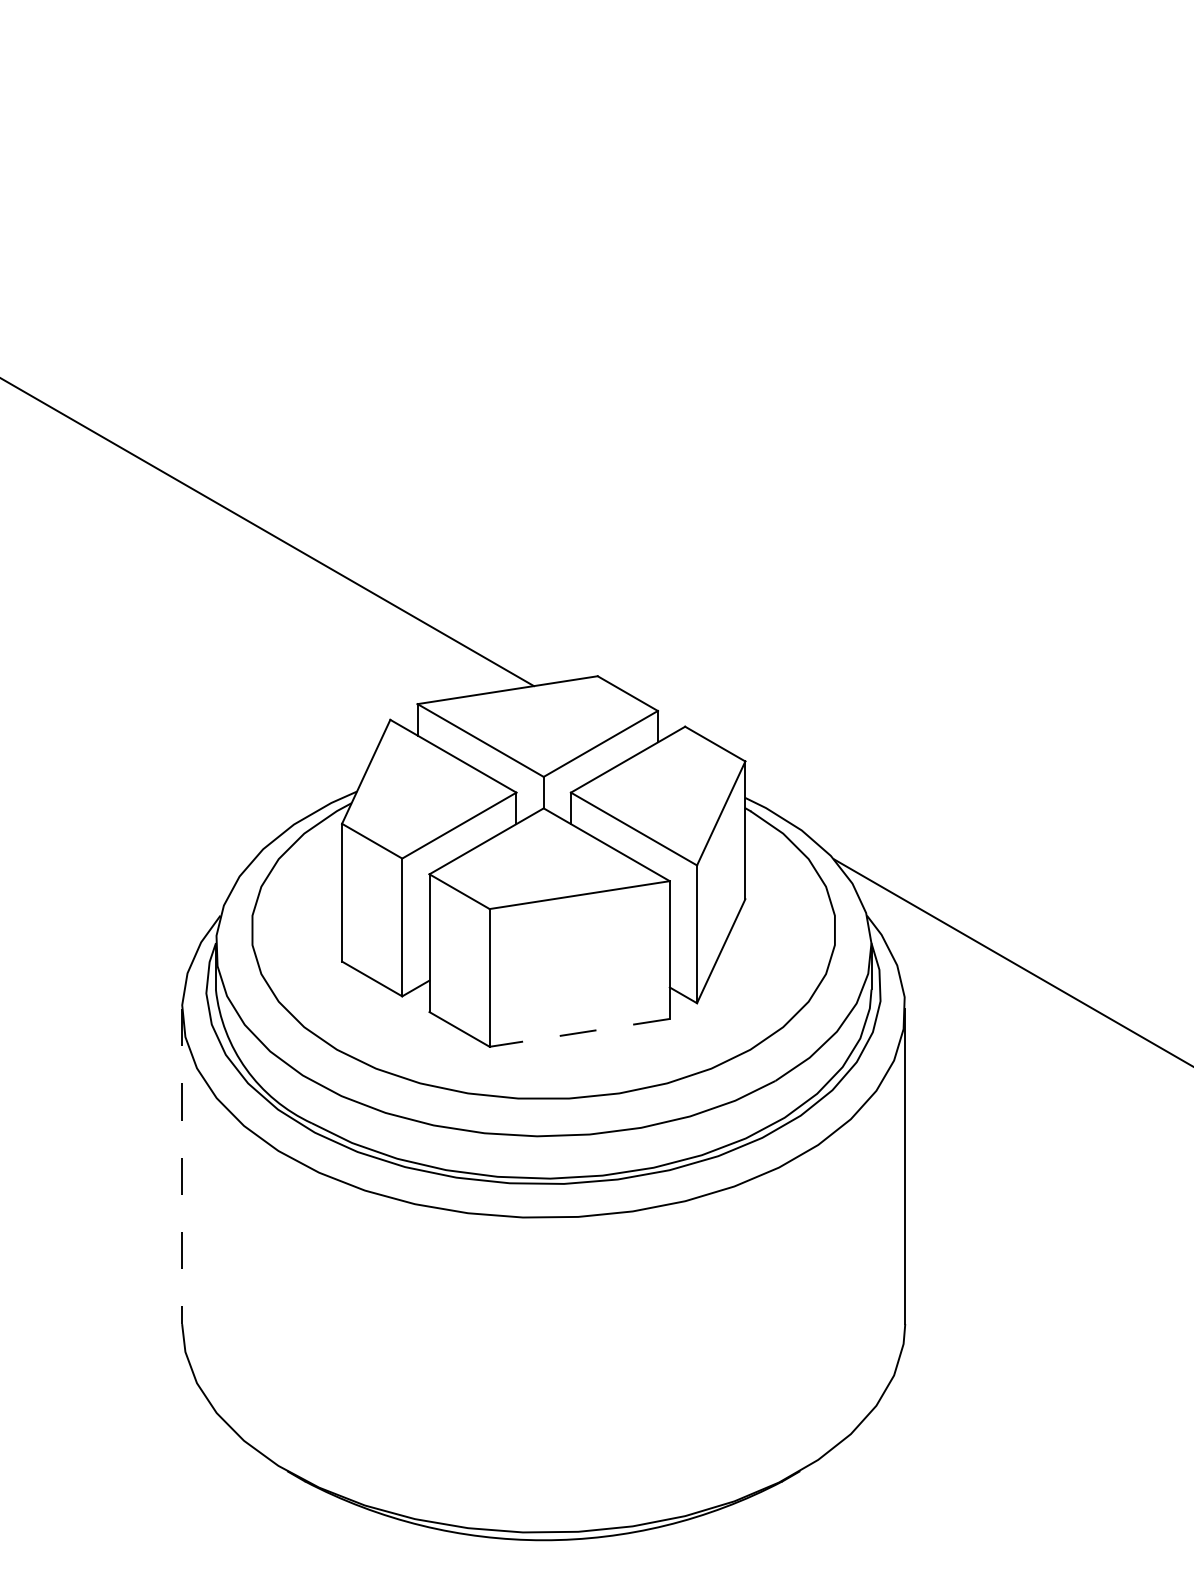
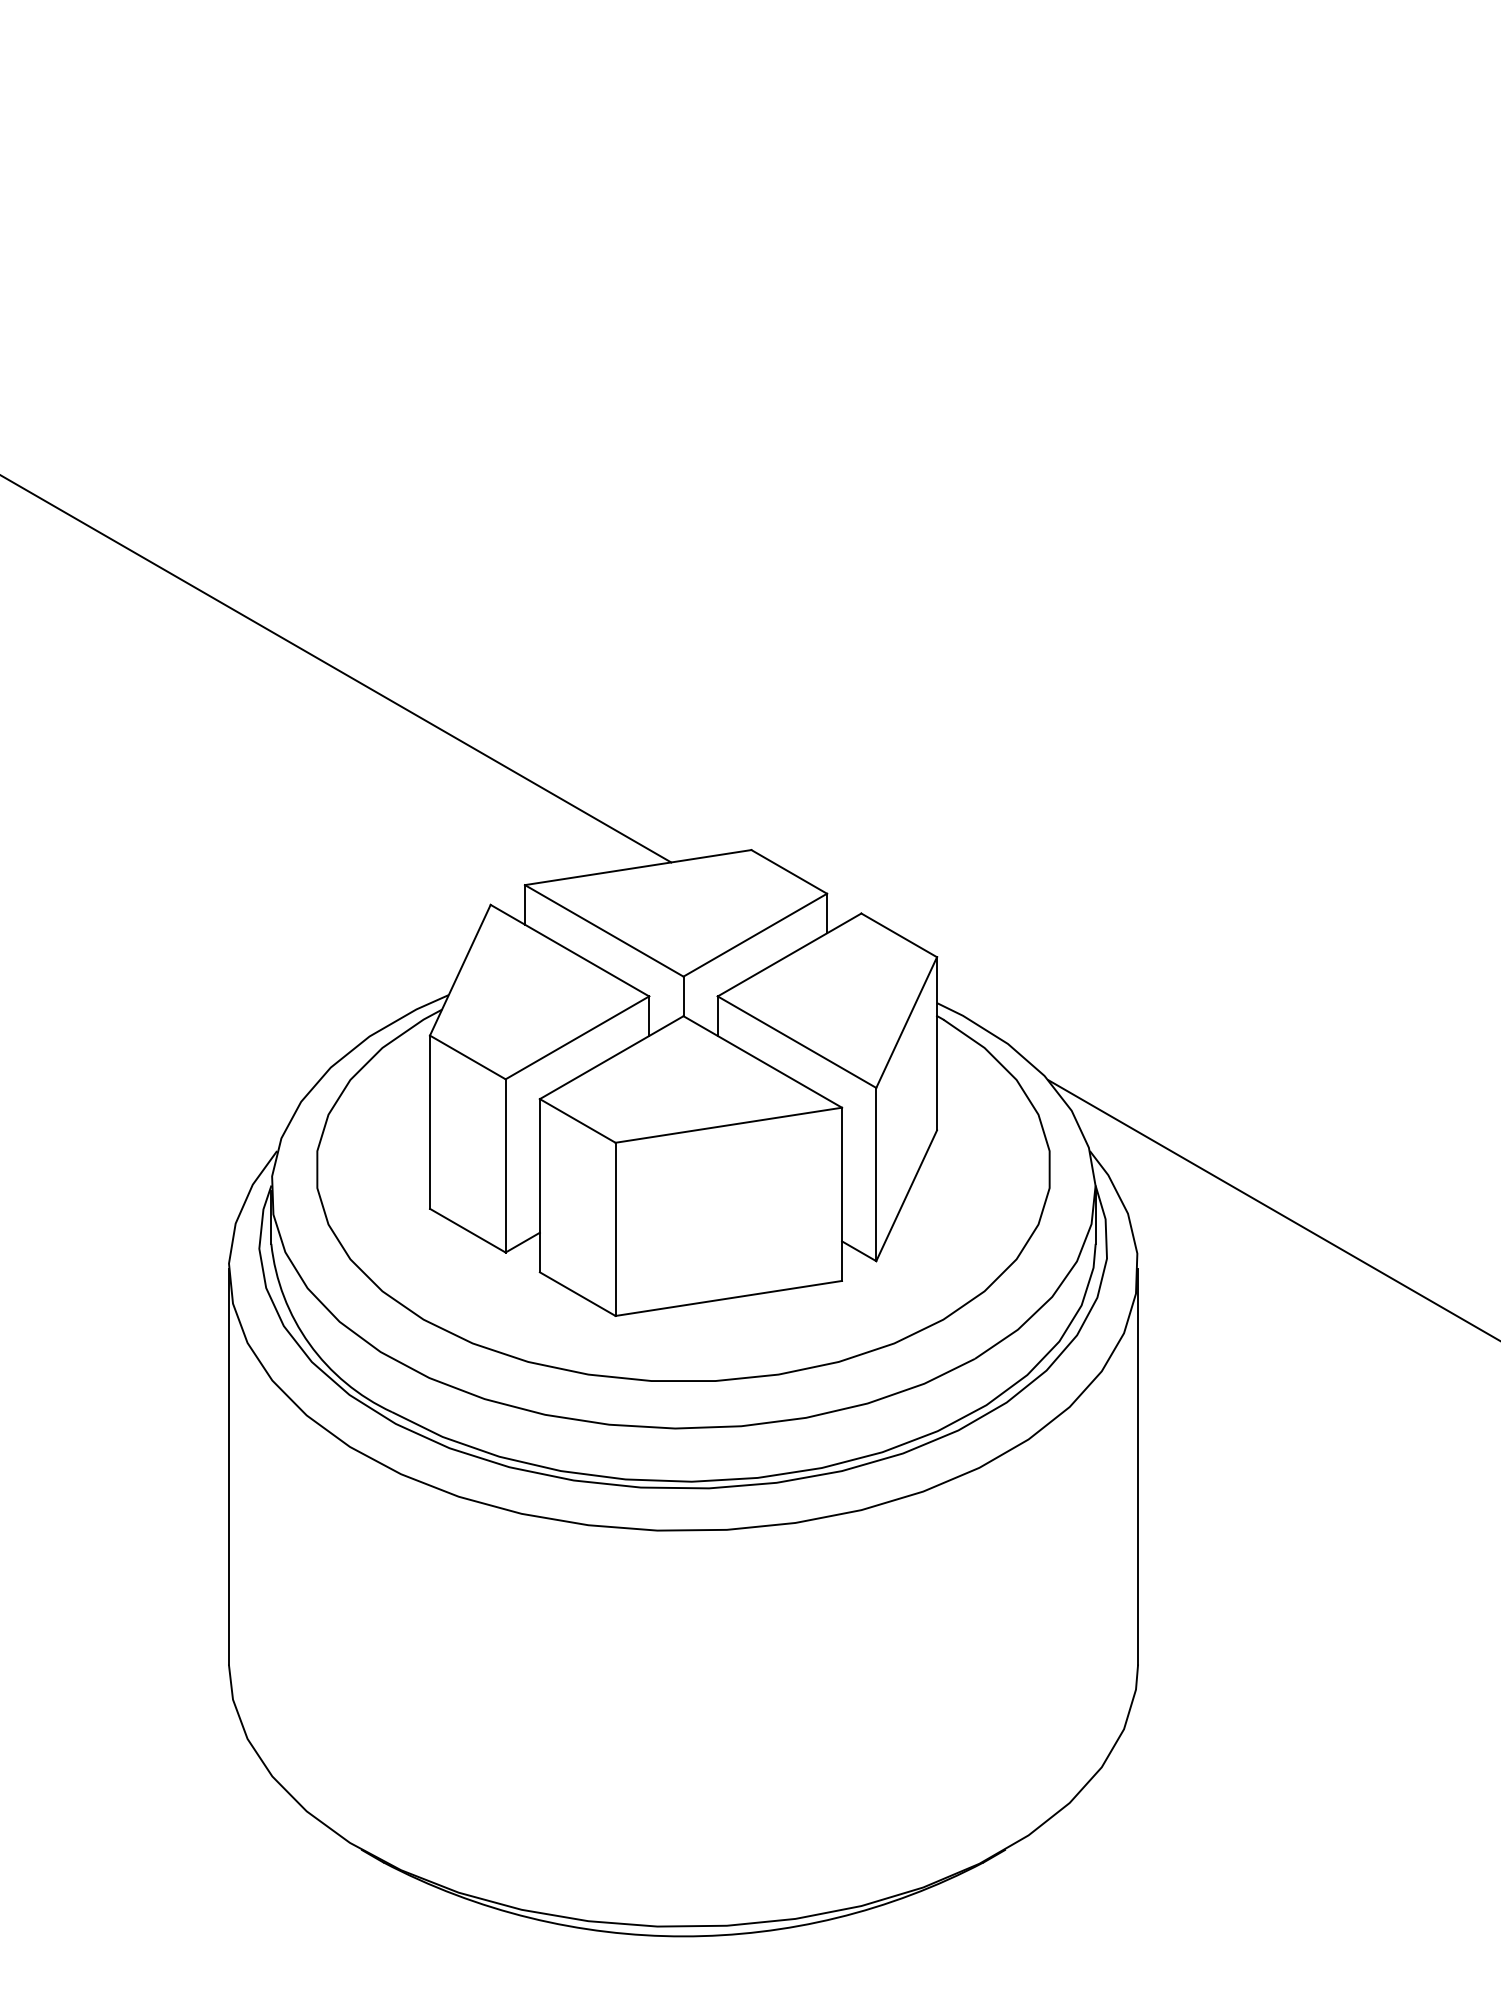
line: (579, 1032) -> (728, 1297), dashed -> solid
line: (182, 1167) -> (229, 1467), dashed -> solid

